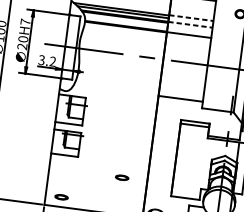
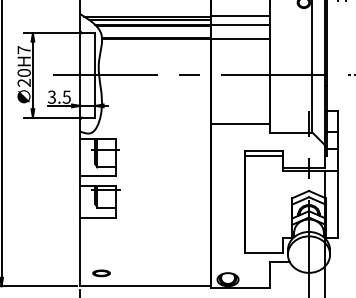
line: (191, 18) -> (240, 16), dashed -> solid
line: (190, 25) -> (240, 25), dashed -> solid
text: (52, 61) -> (66, 96), 3.2 -> 3.5
part: (122, 177) -> (177, 237), removed

